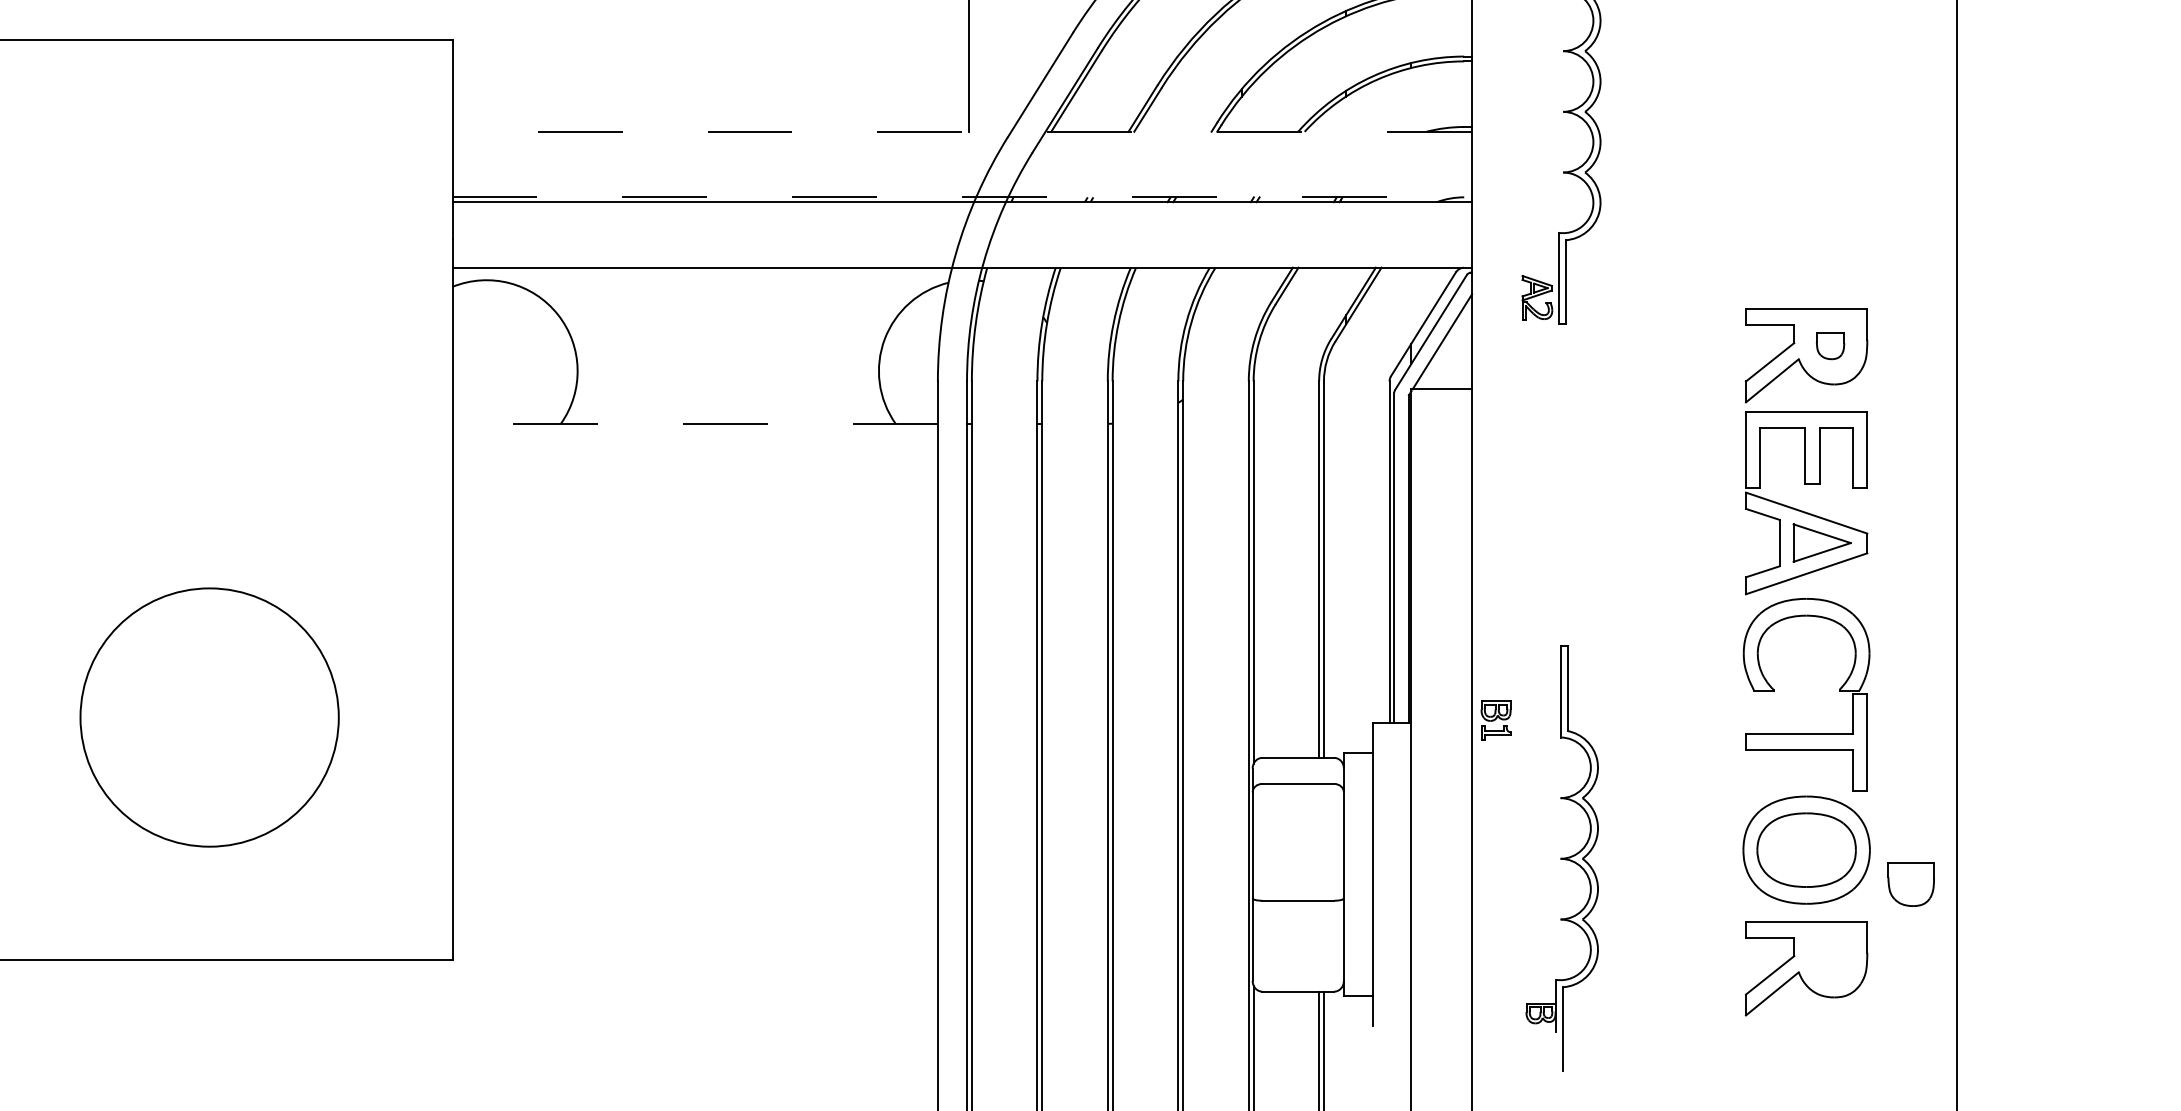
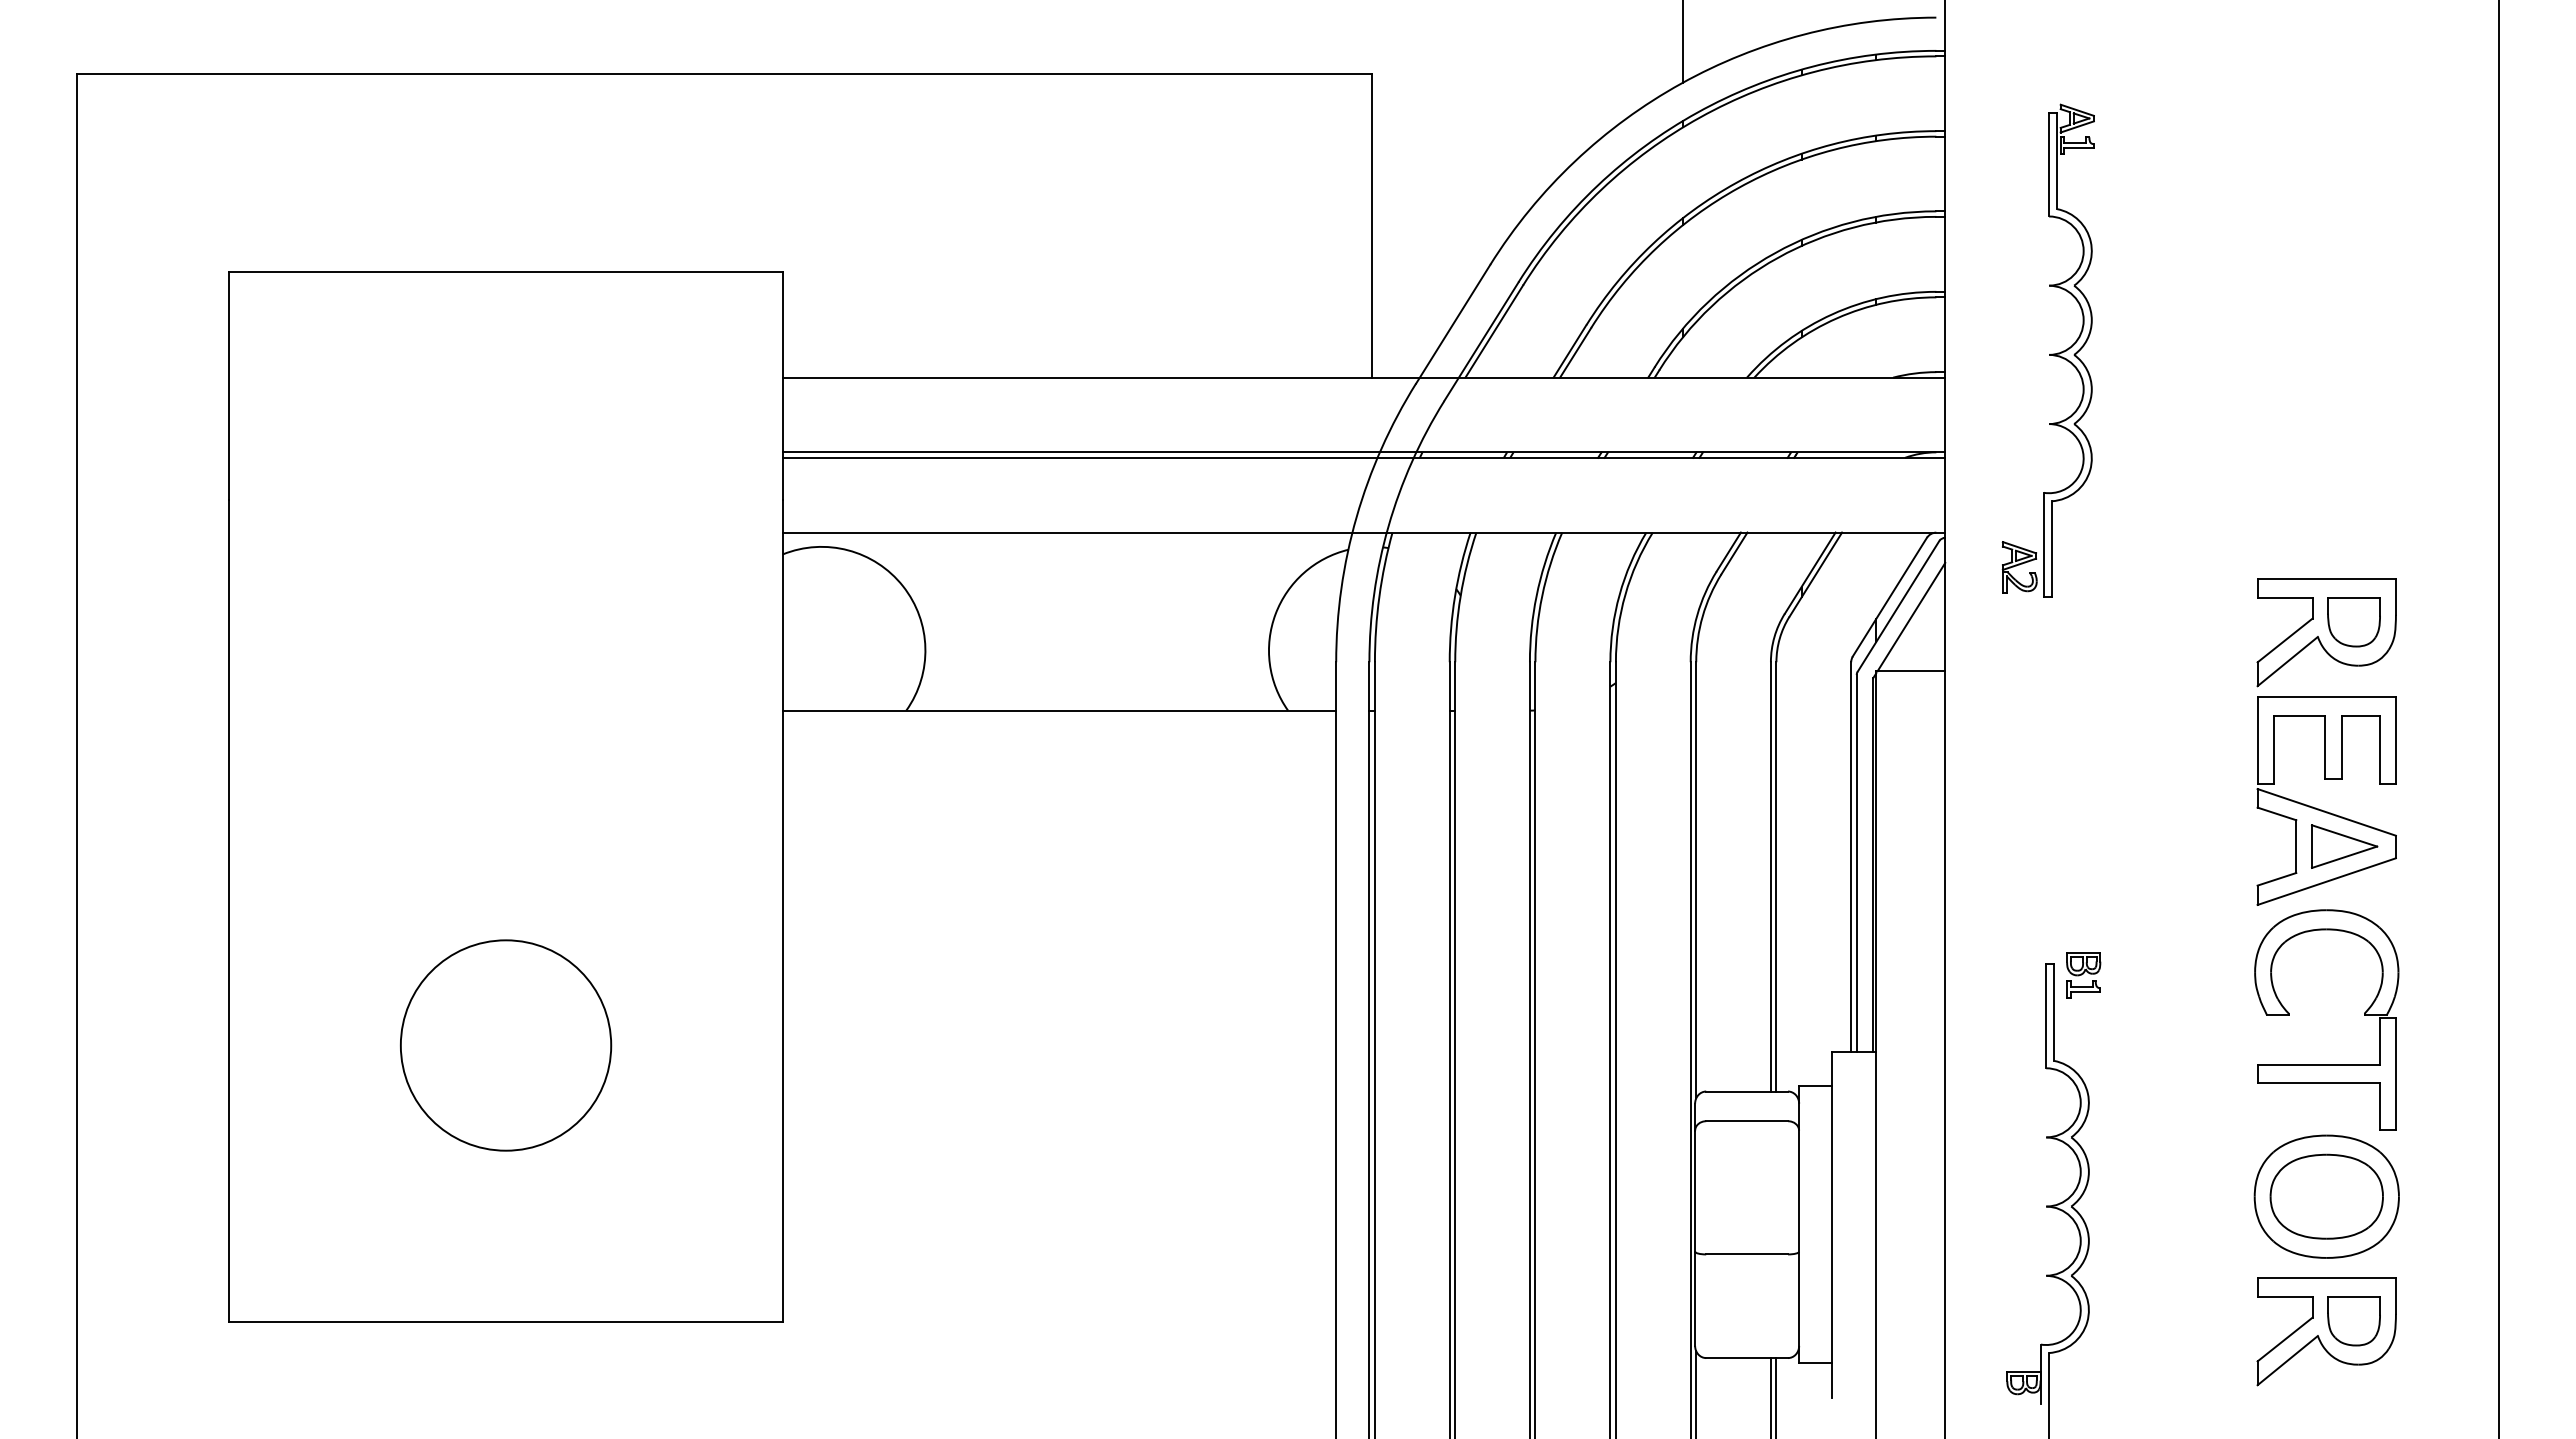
line: (961, 131) -> (1363, 377), dashed -> solid
line: (962, 197) -> (1364, 452), dashed -> solid
part: (1830, 346) -> (2353, 622), size x1.67
line: (695, 423) -> (1059, 710), dashed -> solid
circle: (210, 717) -> (506, 1045), size x0.71
part: (1495, 721) -> (2083, 975), moved
part: (1910, 885) -> (2353, 1321), moved

